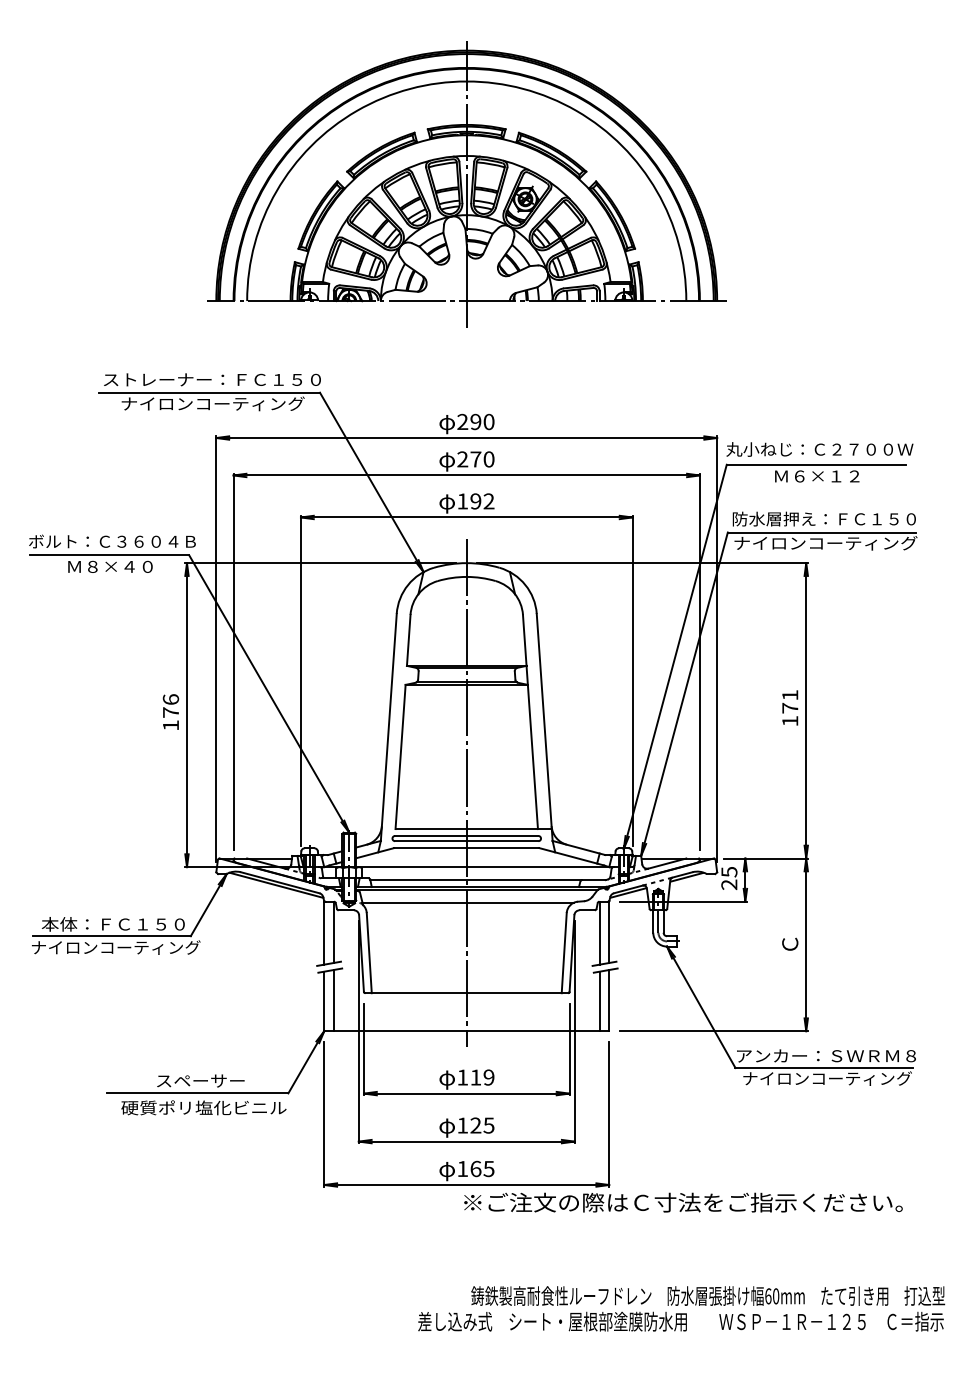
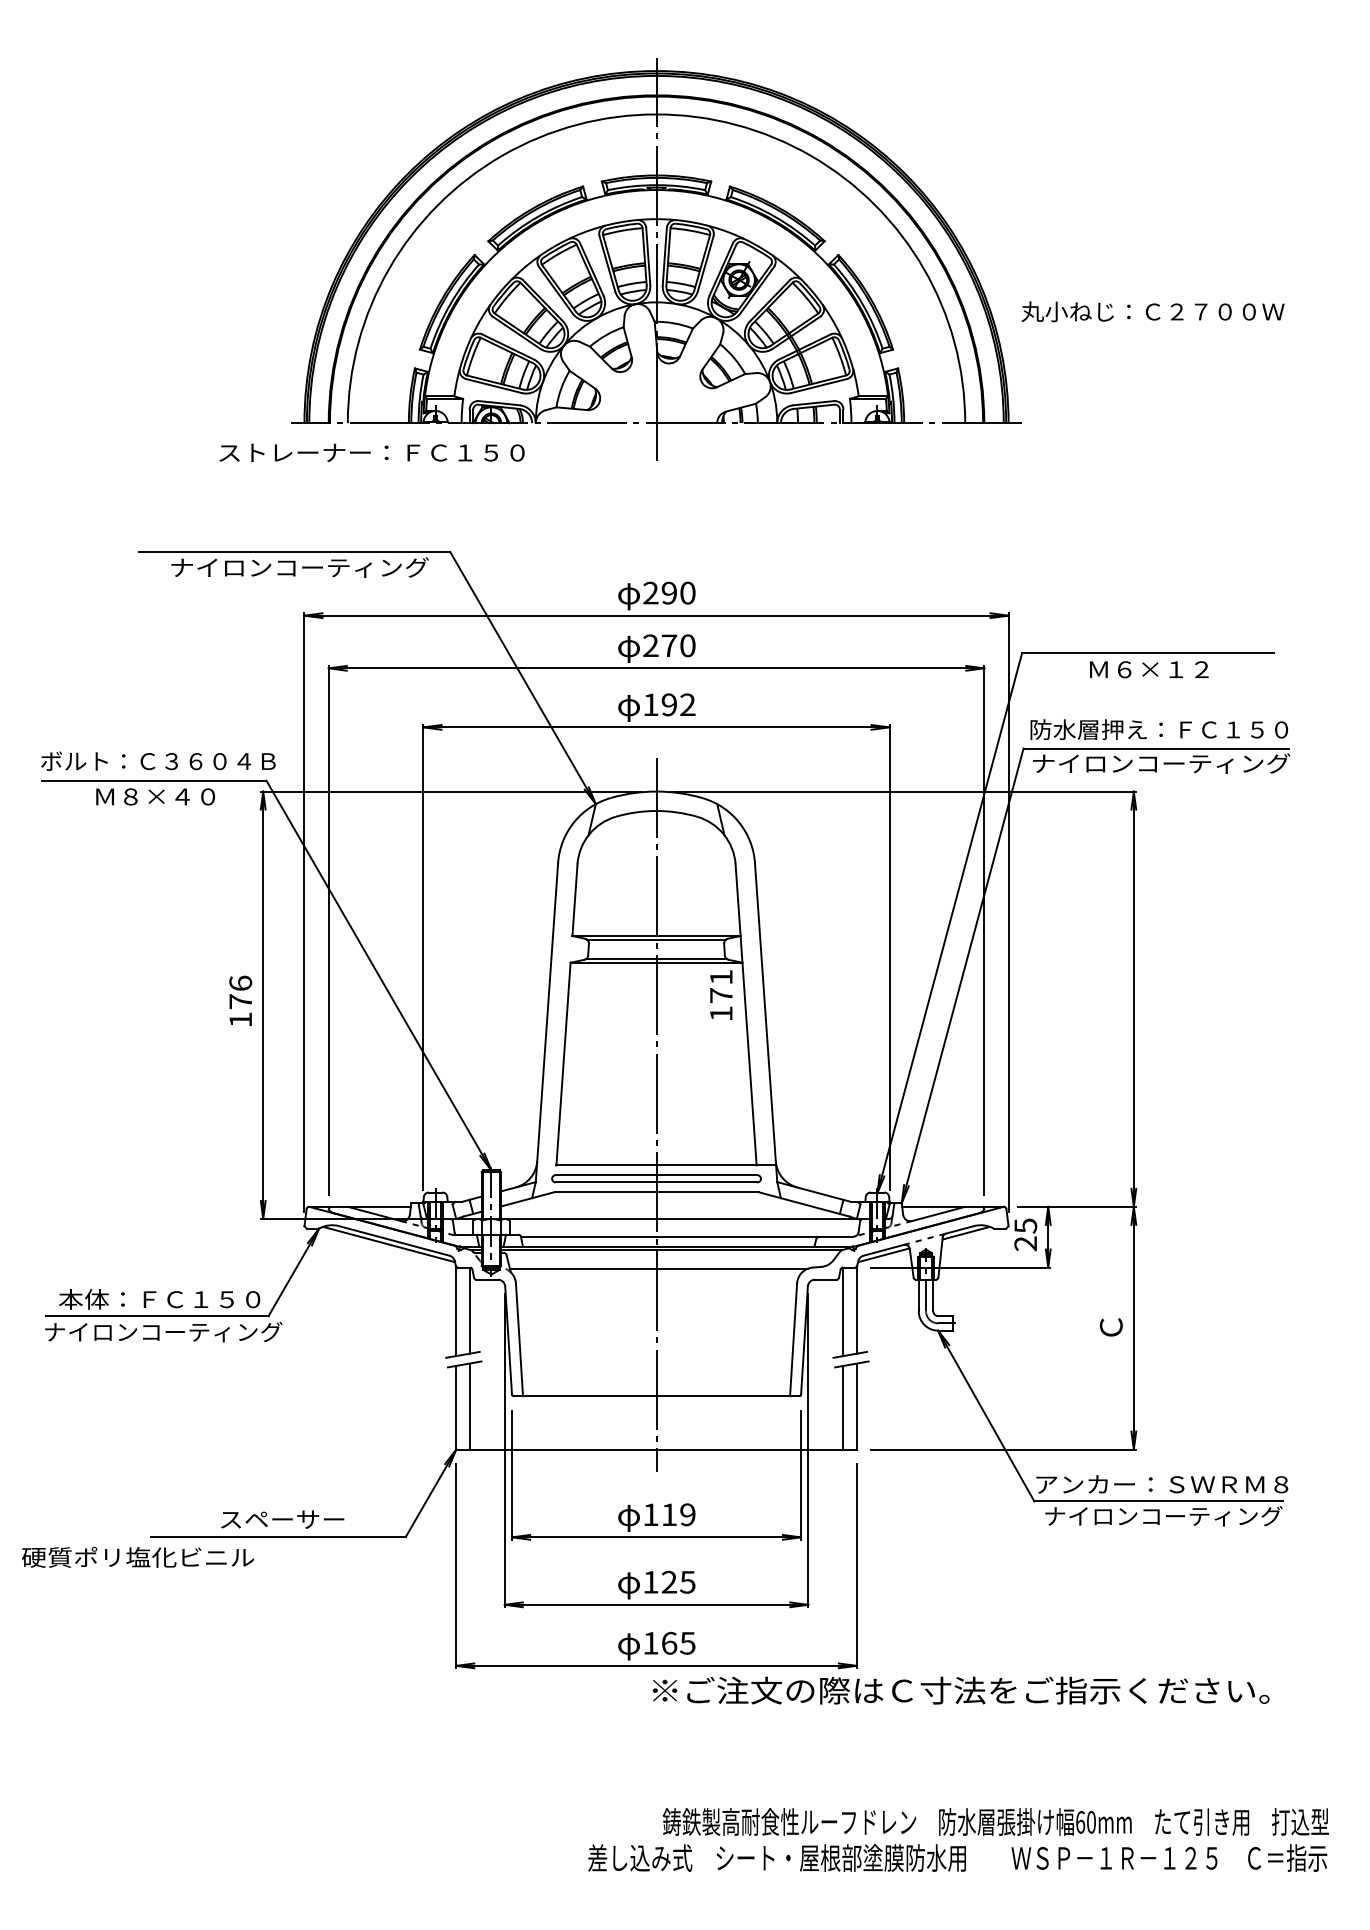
text: (212, 379) -> (371, 452), moved
text: (819, 449) -> (1152, 311), moved
text: (790, 707) -> (721, 994), moved
text: (204, 1107) -> (138, 1556), moved

